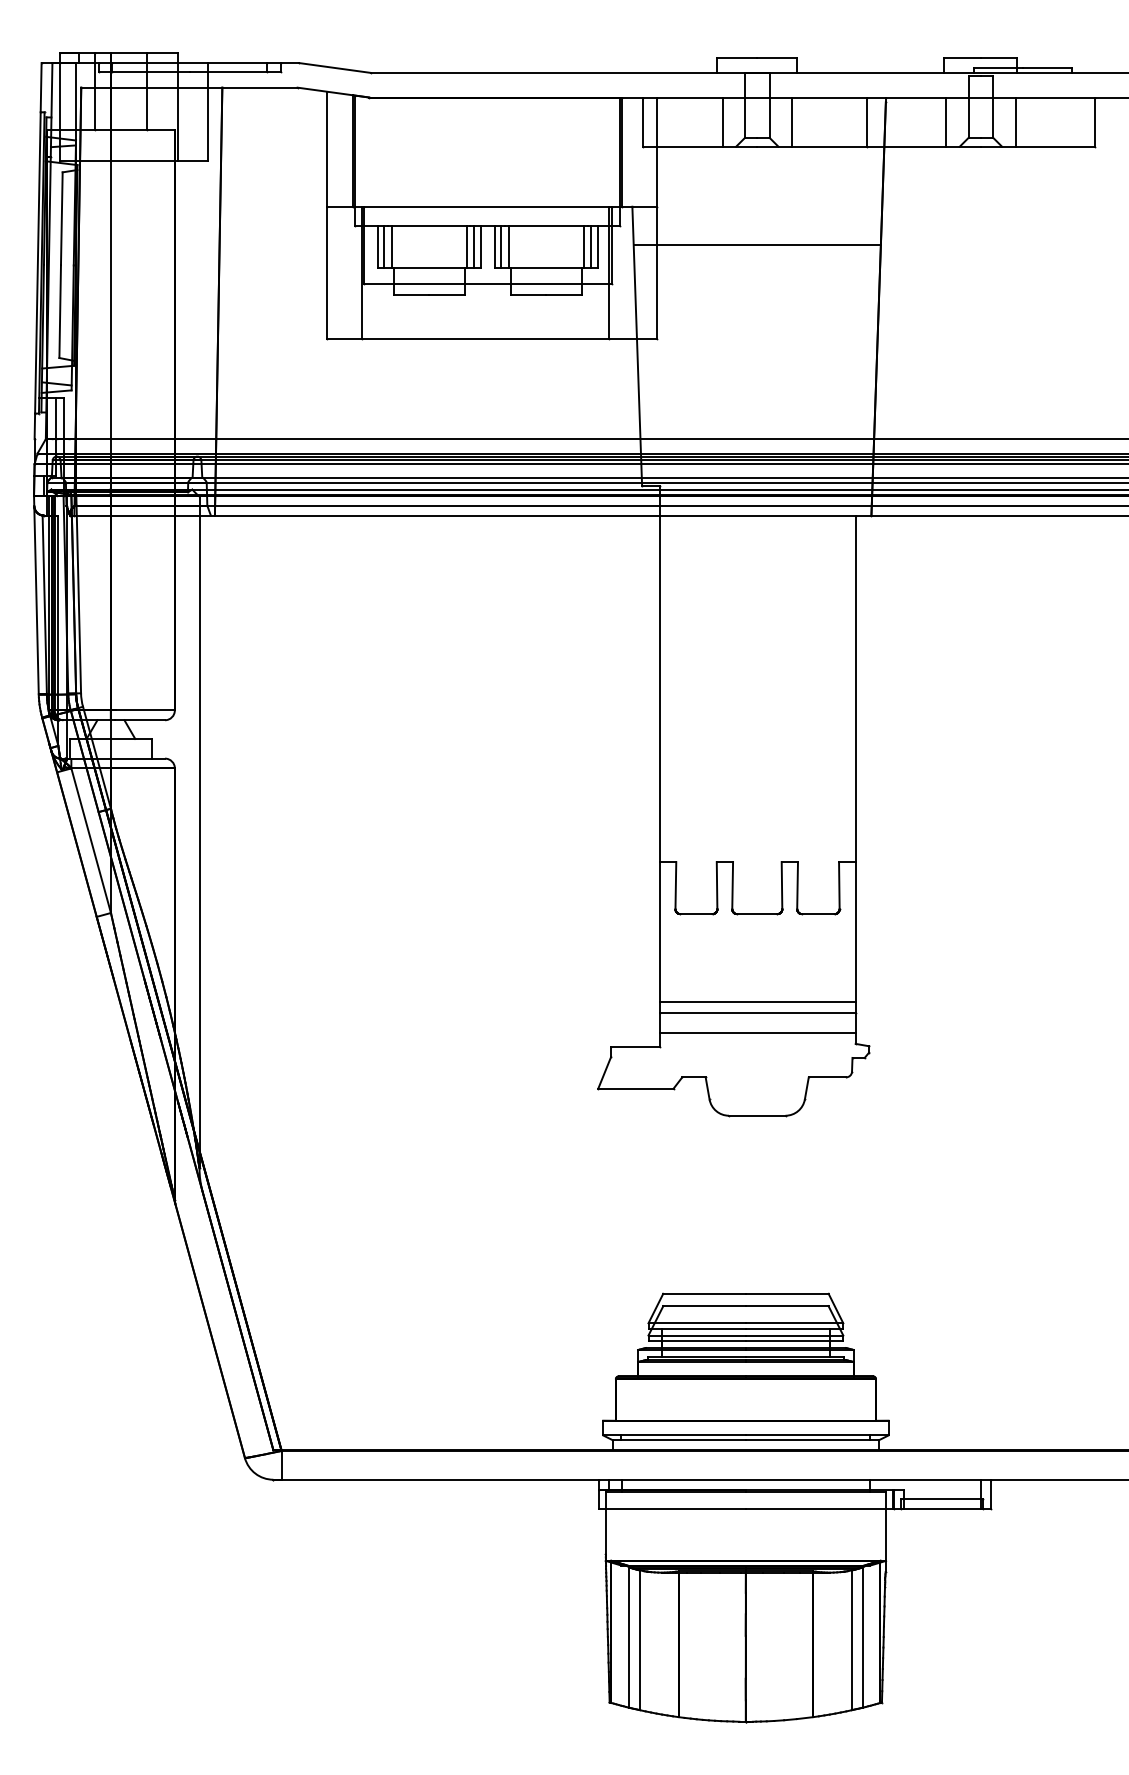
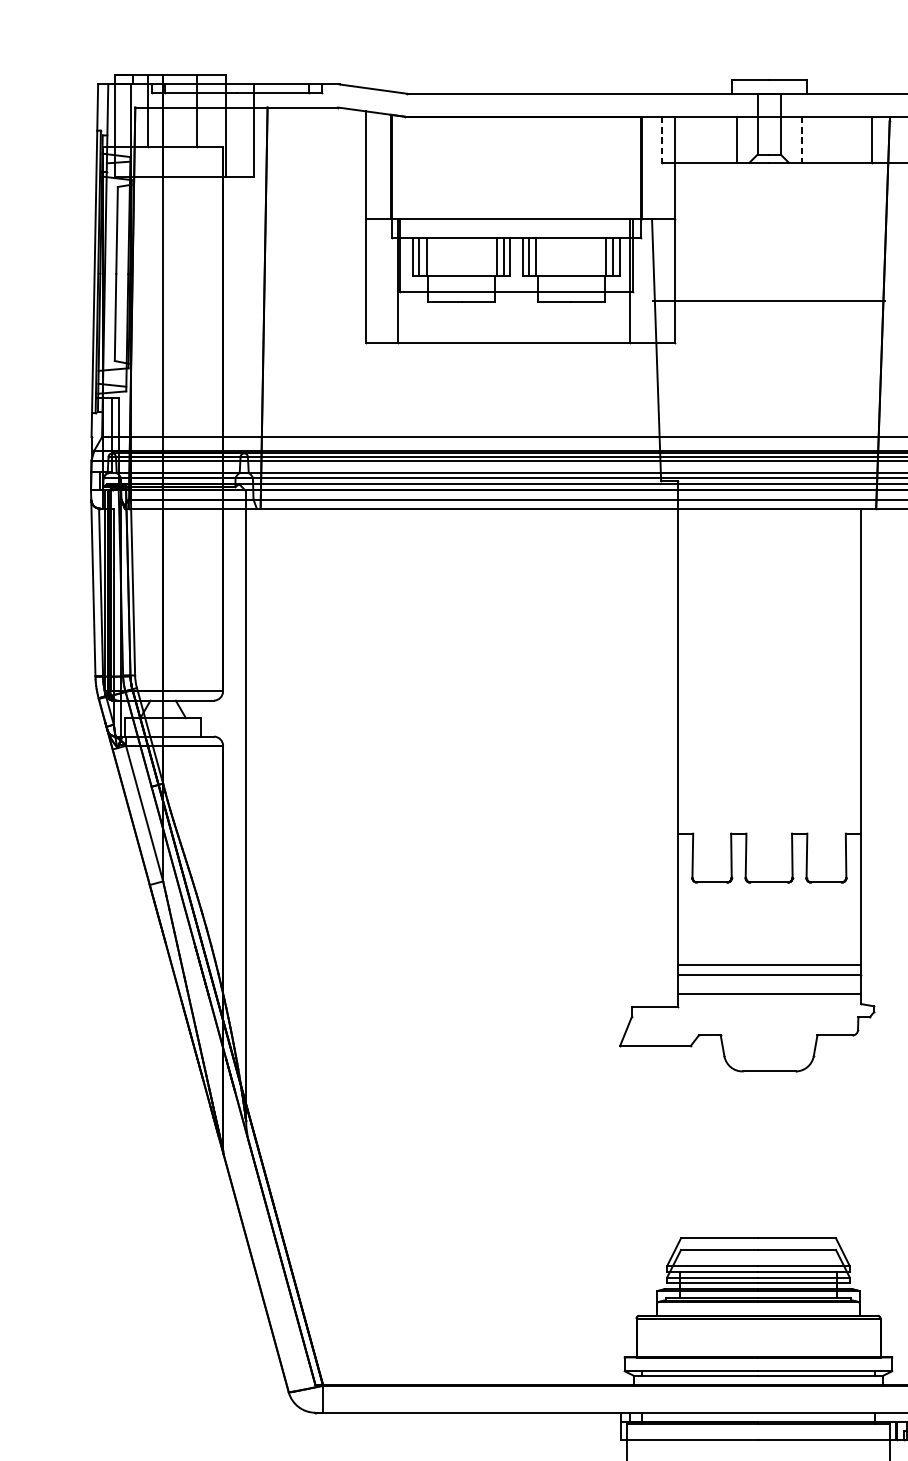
line: (643, 122) -> (662, 140), solid -> dashed
line: (791, 122) -> (801, 140), solid -> dashed
line: (756, 244) -> (768, 300), moved

